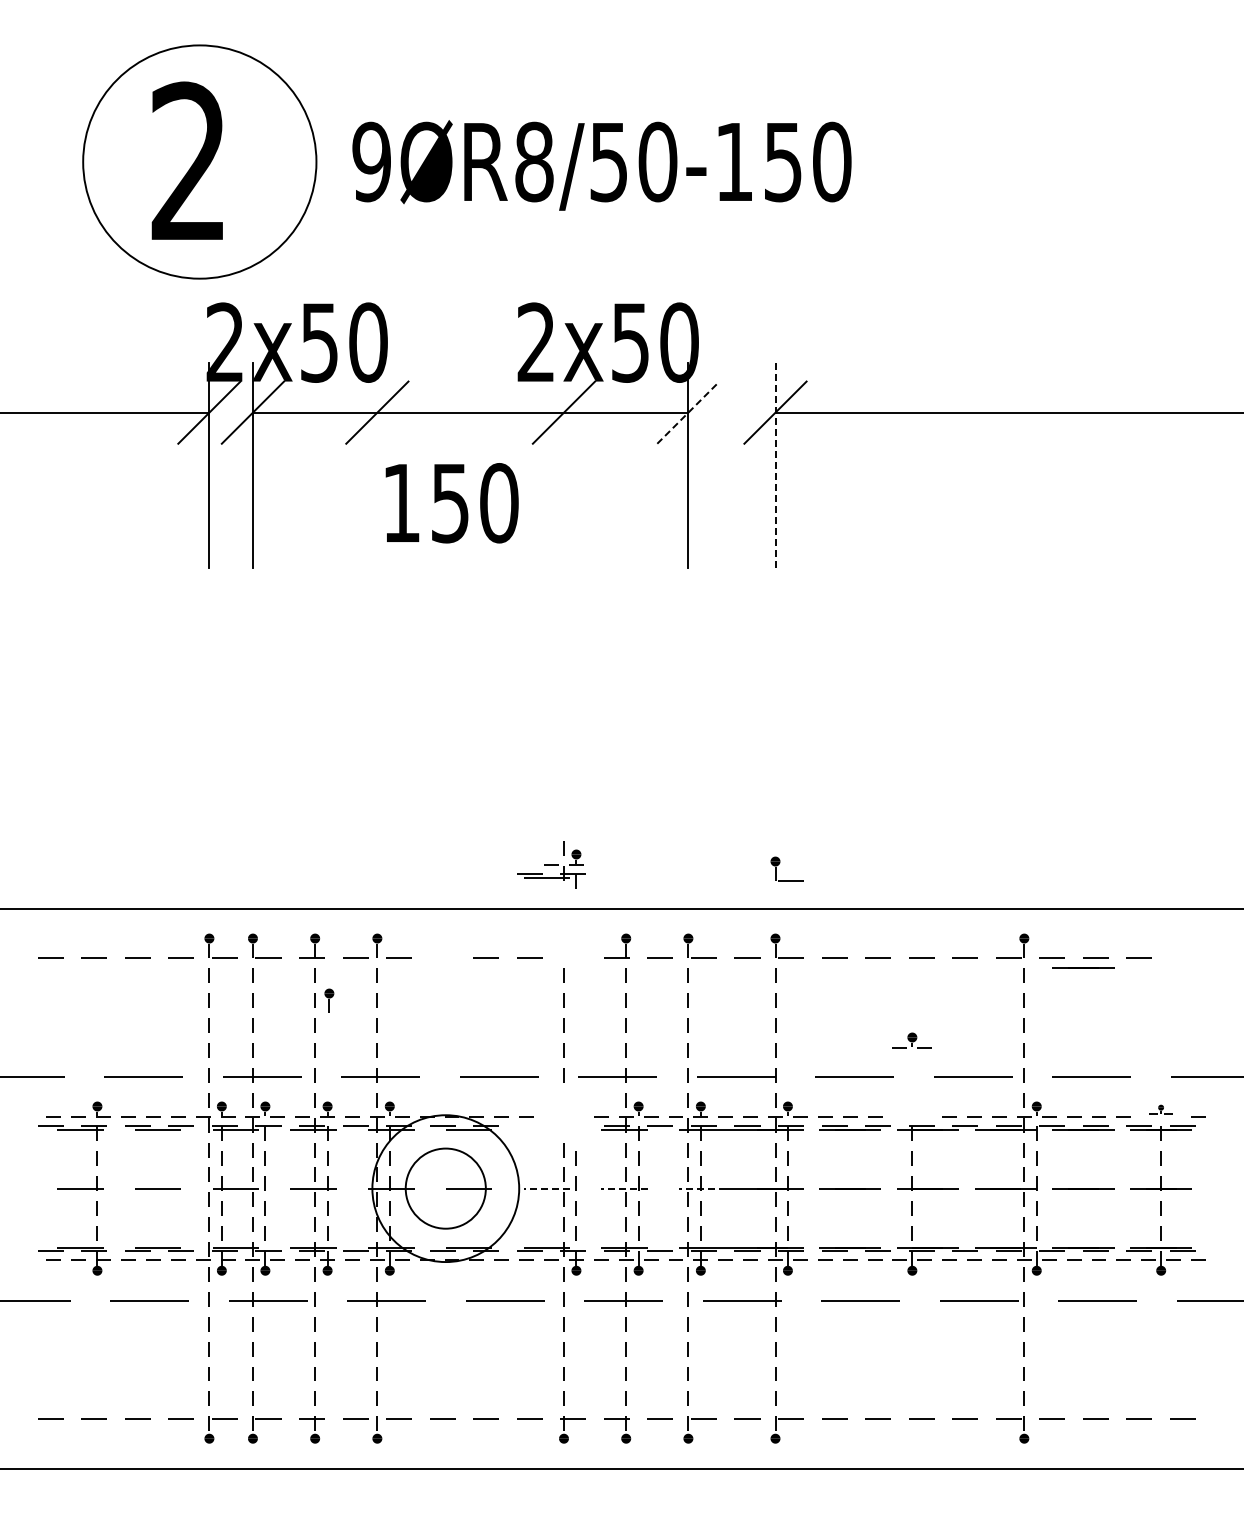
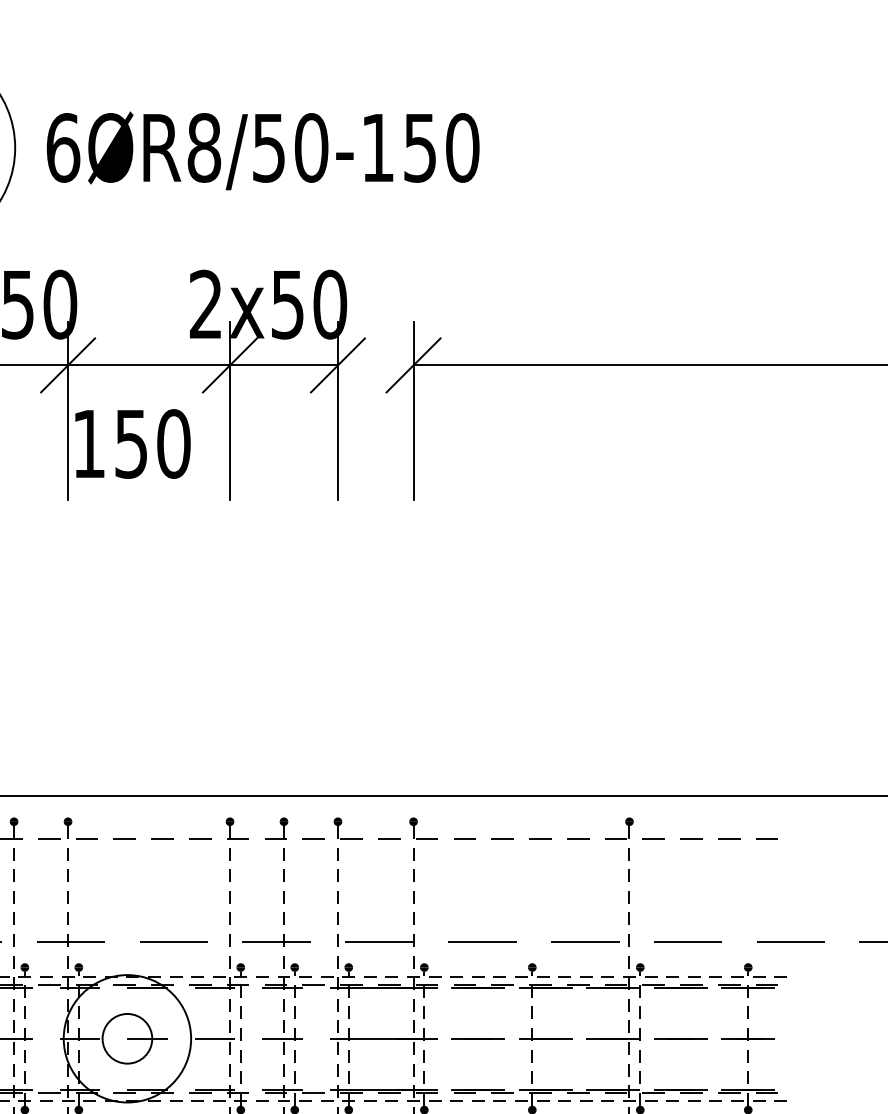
text: (371, 161) -> (62, 147), 9ØR8/50-150 -> 6ØR8/50-150
line: (688, 412) -> (338, 365), dashed -> solid
line: (377, 465) -> (68, 411), added
line: (563, 465) -> (229, 411), added
line: (775, 465) -> (413, 411), dashed -> solid
part: (551, 864) -> (219, 976), moved
part: (779, 864) -> (417, 757), removed
part: (572, 945) -> (237, 827), added
line: (442, 957) -> (124, 838), added
line: (1182, 957) -> (766, 838), added
line: (1083, 967) -> (680, 846), removed
part: (329, 1000) -> (26, 875), removed
part: (911, 1040) -> (531, 970), moved
part: (1160, 1109) -> (747, 970), size x1.67
circle: (445, 1188) -> (127, 1038), size x0.71
line: (546, 1188) -> (214, 1038), dashed -> solid
line: (624, 1188) -> (282, 1038), dashed -> solid
line: (701, 1188) -> (349, 1038), dashed -> solid

